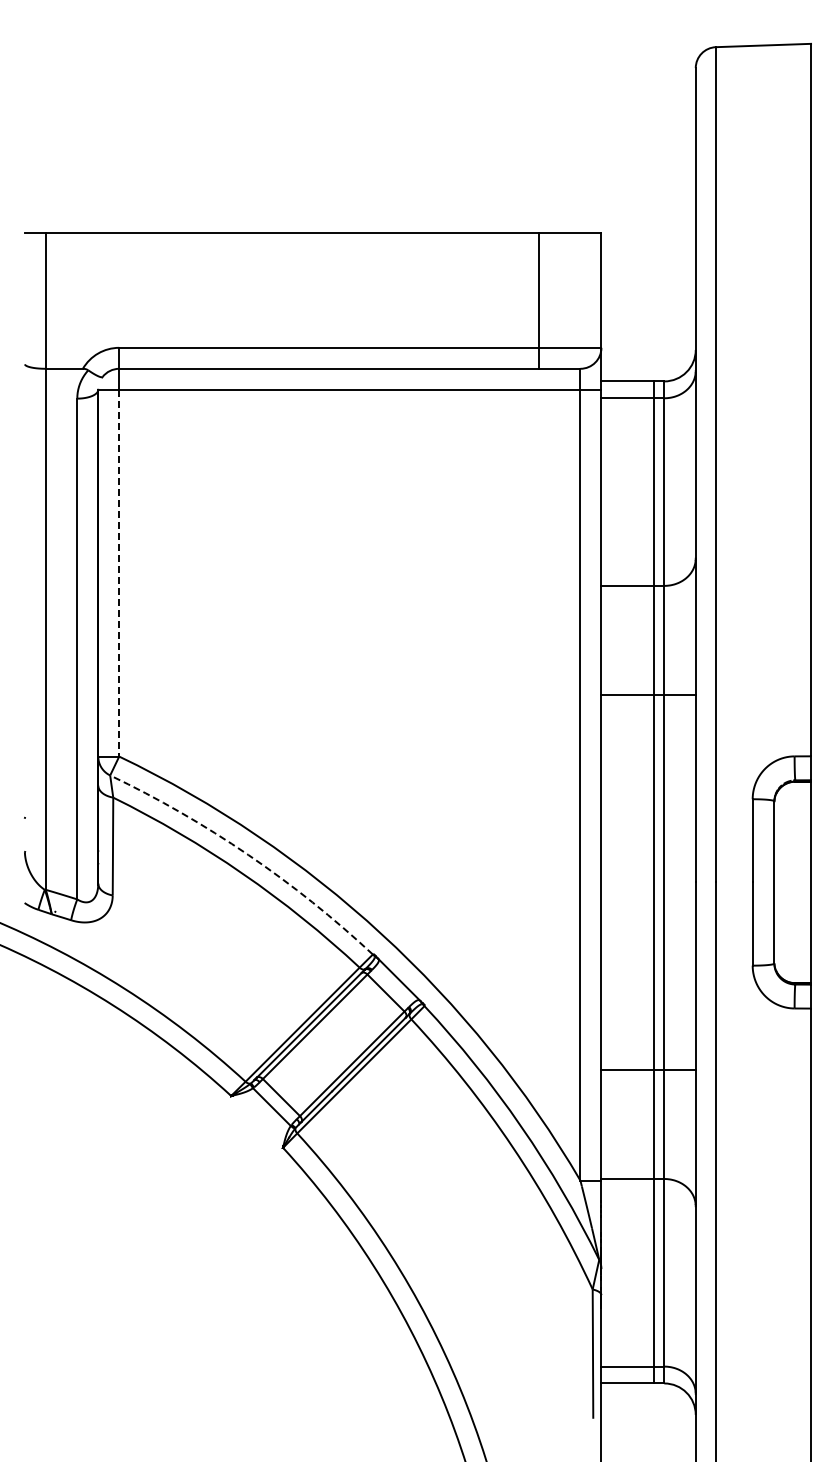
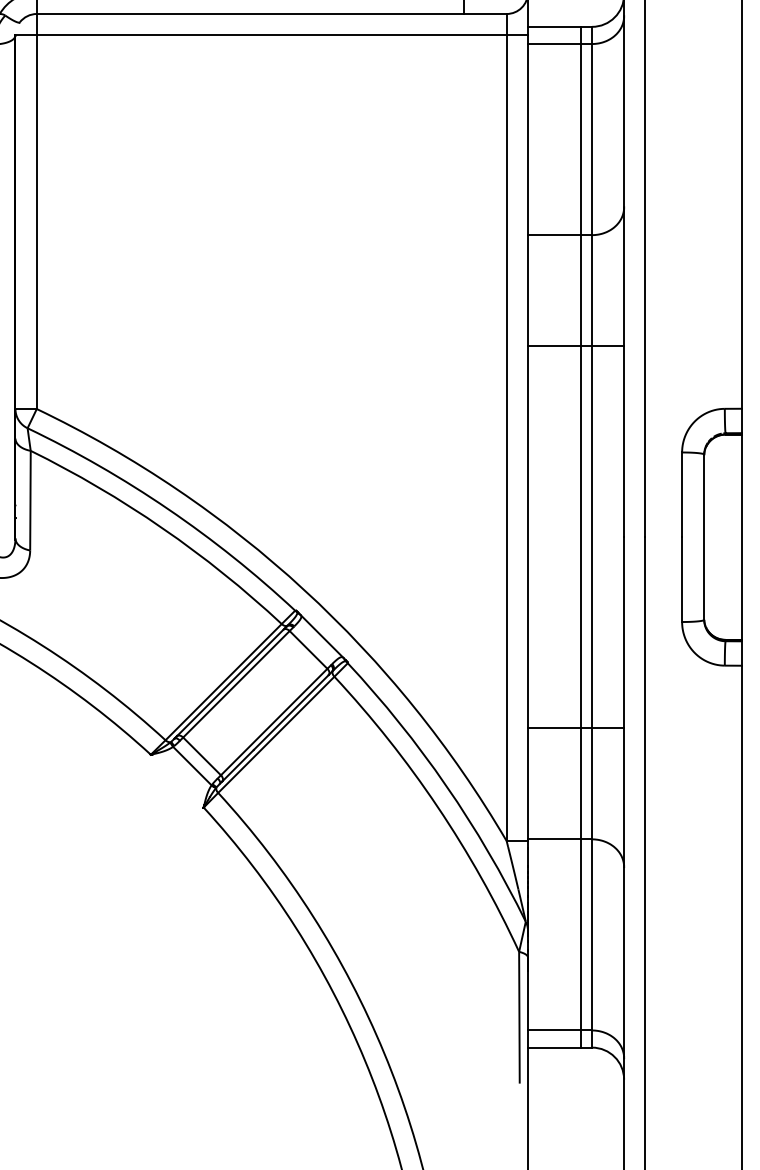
line: (119, 573) -> (37, 222), dashed -> solid
arc: (248, 854) -> (168, 508), dashed -> solid

